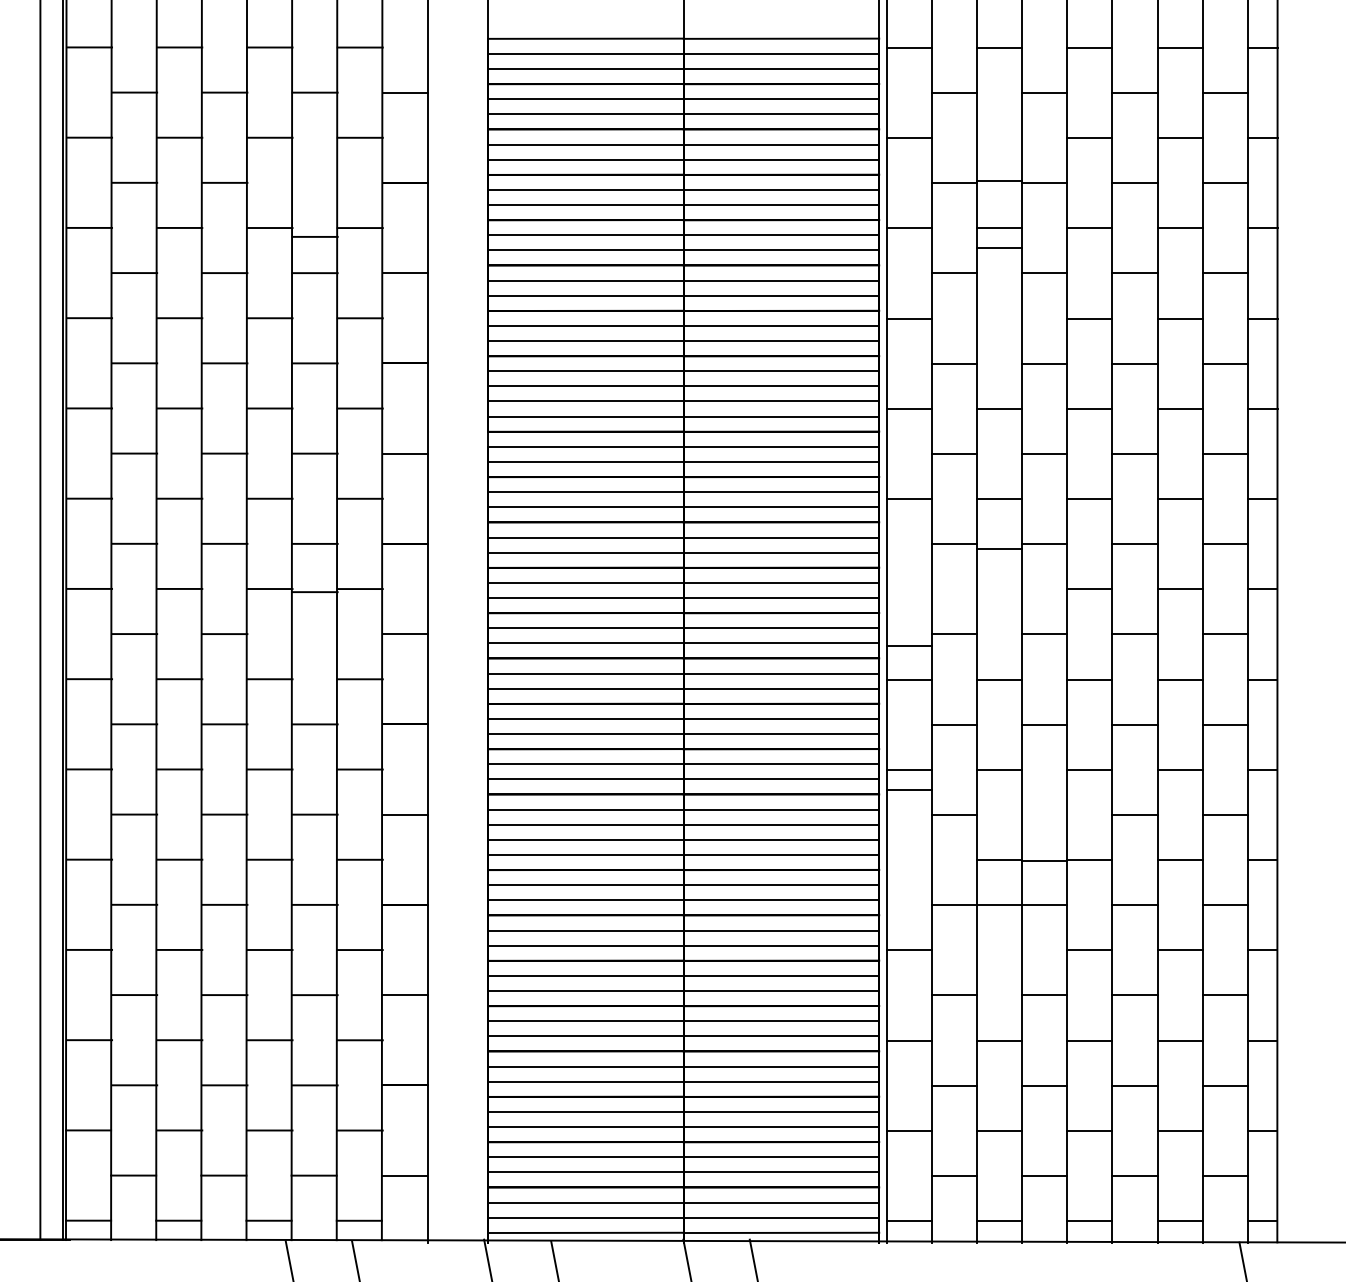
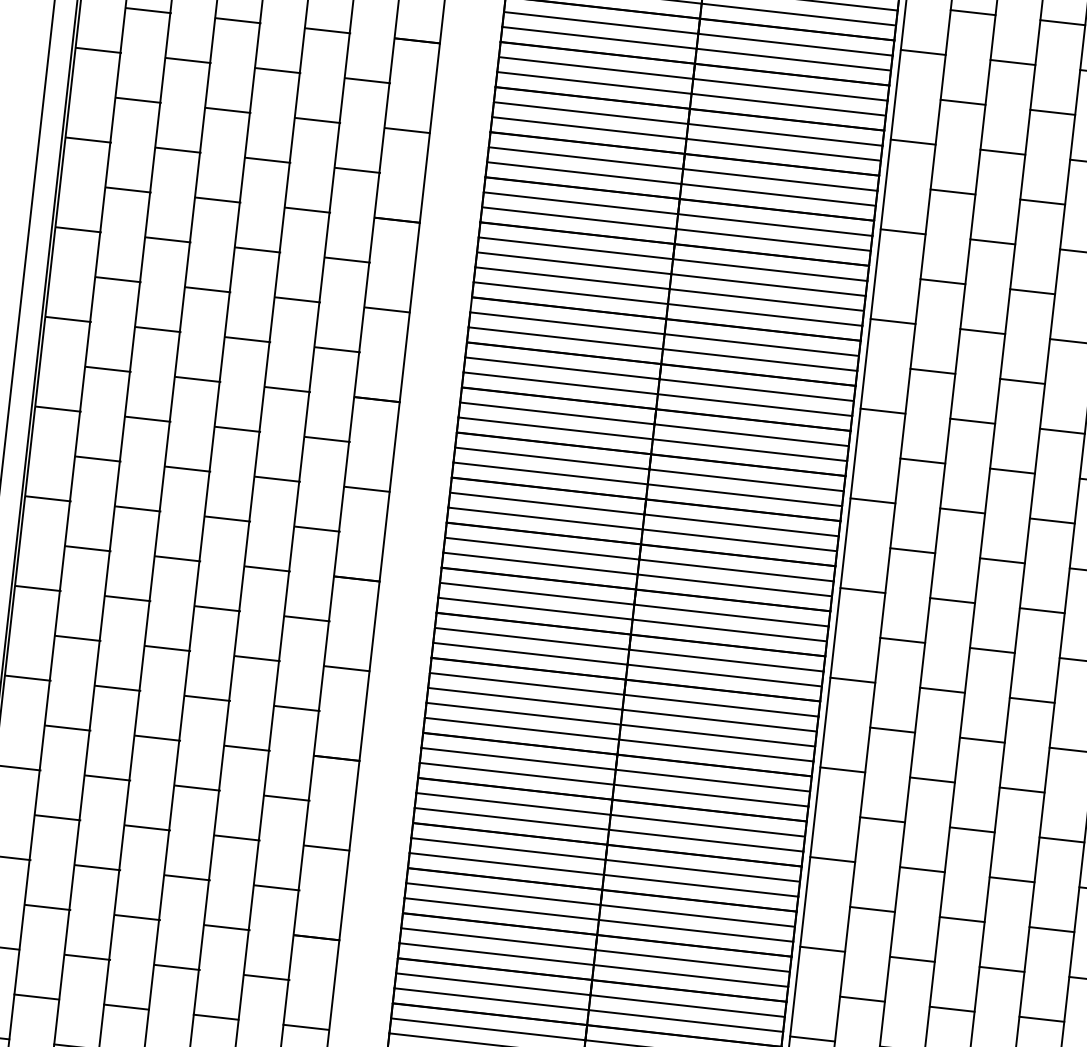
line: (999, 181) -> (1012, 62), moved
line: (314, 236) -> (327, 30), moved
line: (999, 247) -> (992, 241), moved
line: (999, 549) -> (962, 511), moved
line: (314, 592) -> (276, 479), moved
line: (908, 646) -> (872, 500), moved
line: (908, 790) -> (841, 770), moved
line: (1044, 860) -> (982, 739), moved
line: (999, 905) -> (922, 869), moved

